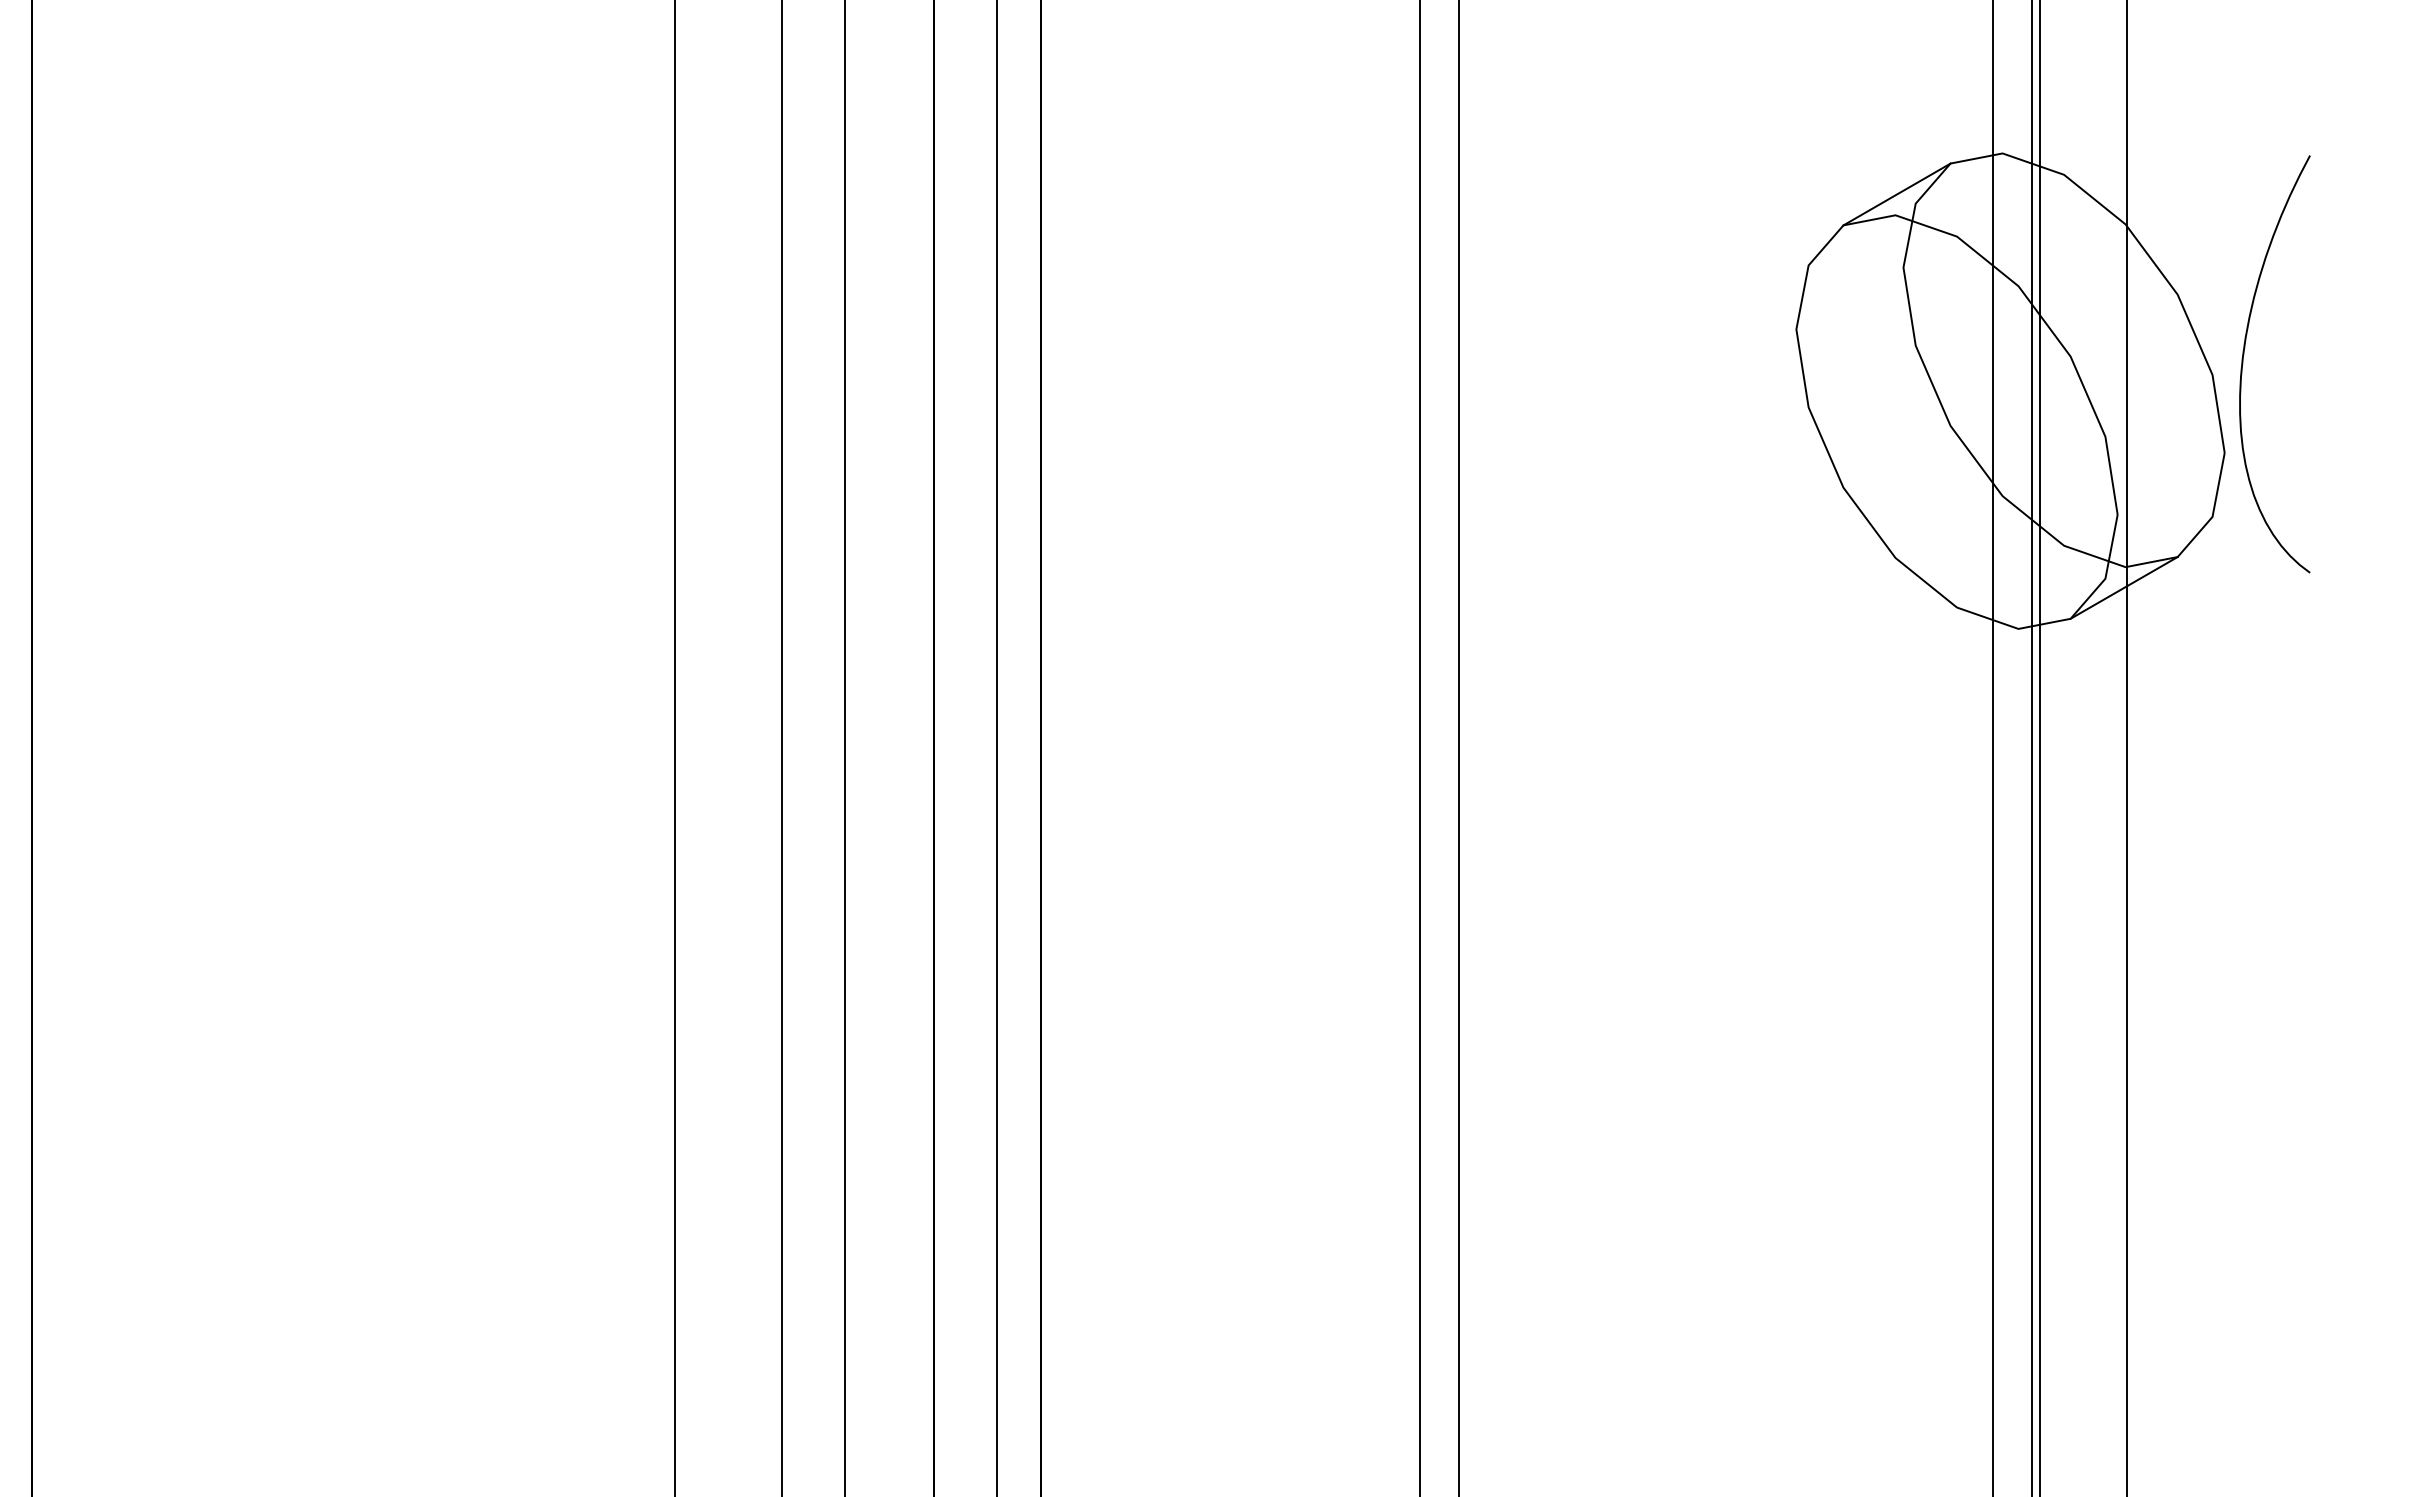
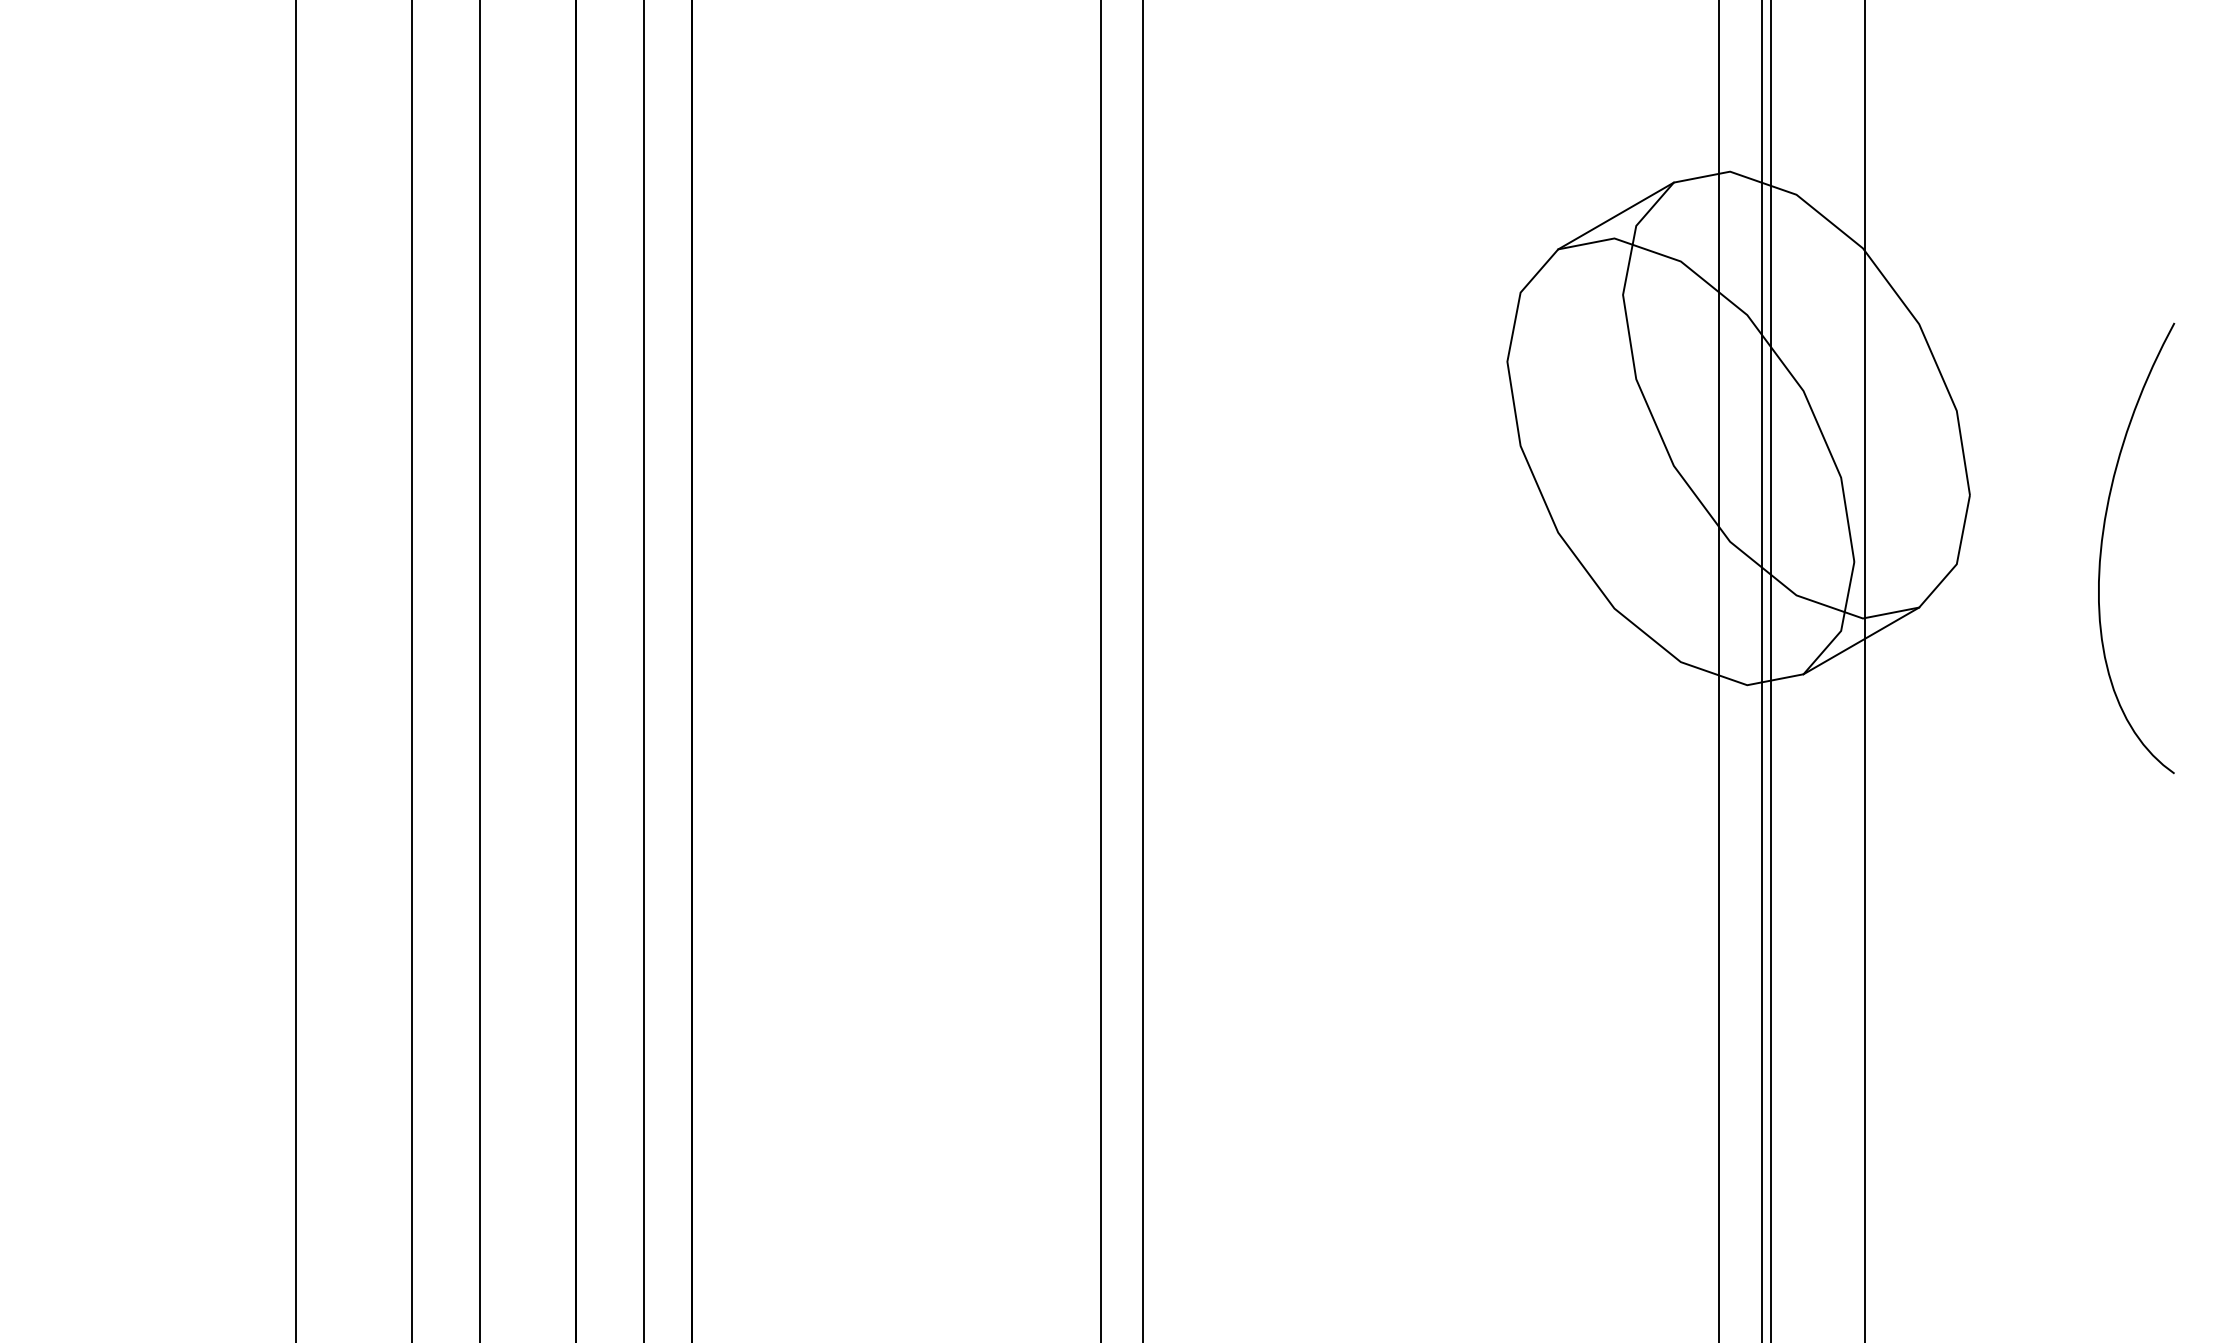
curve: (2243, 364) -> (2102, 548), moved

